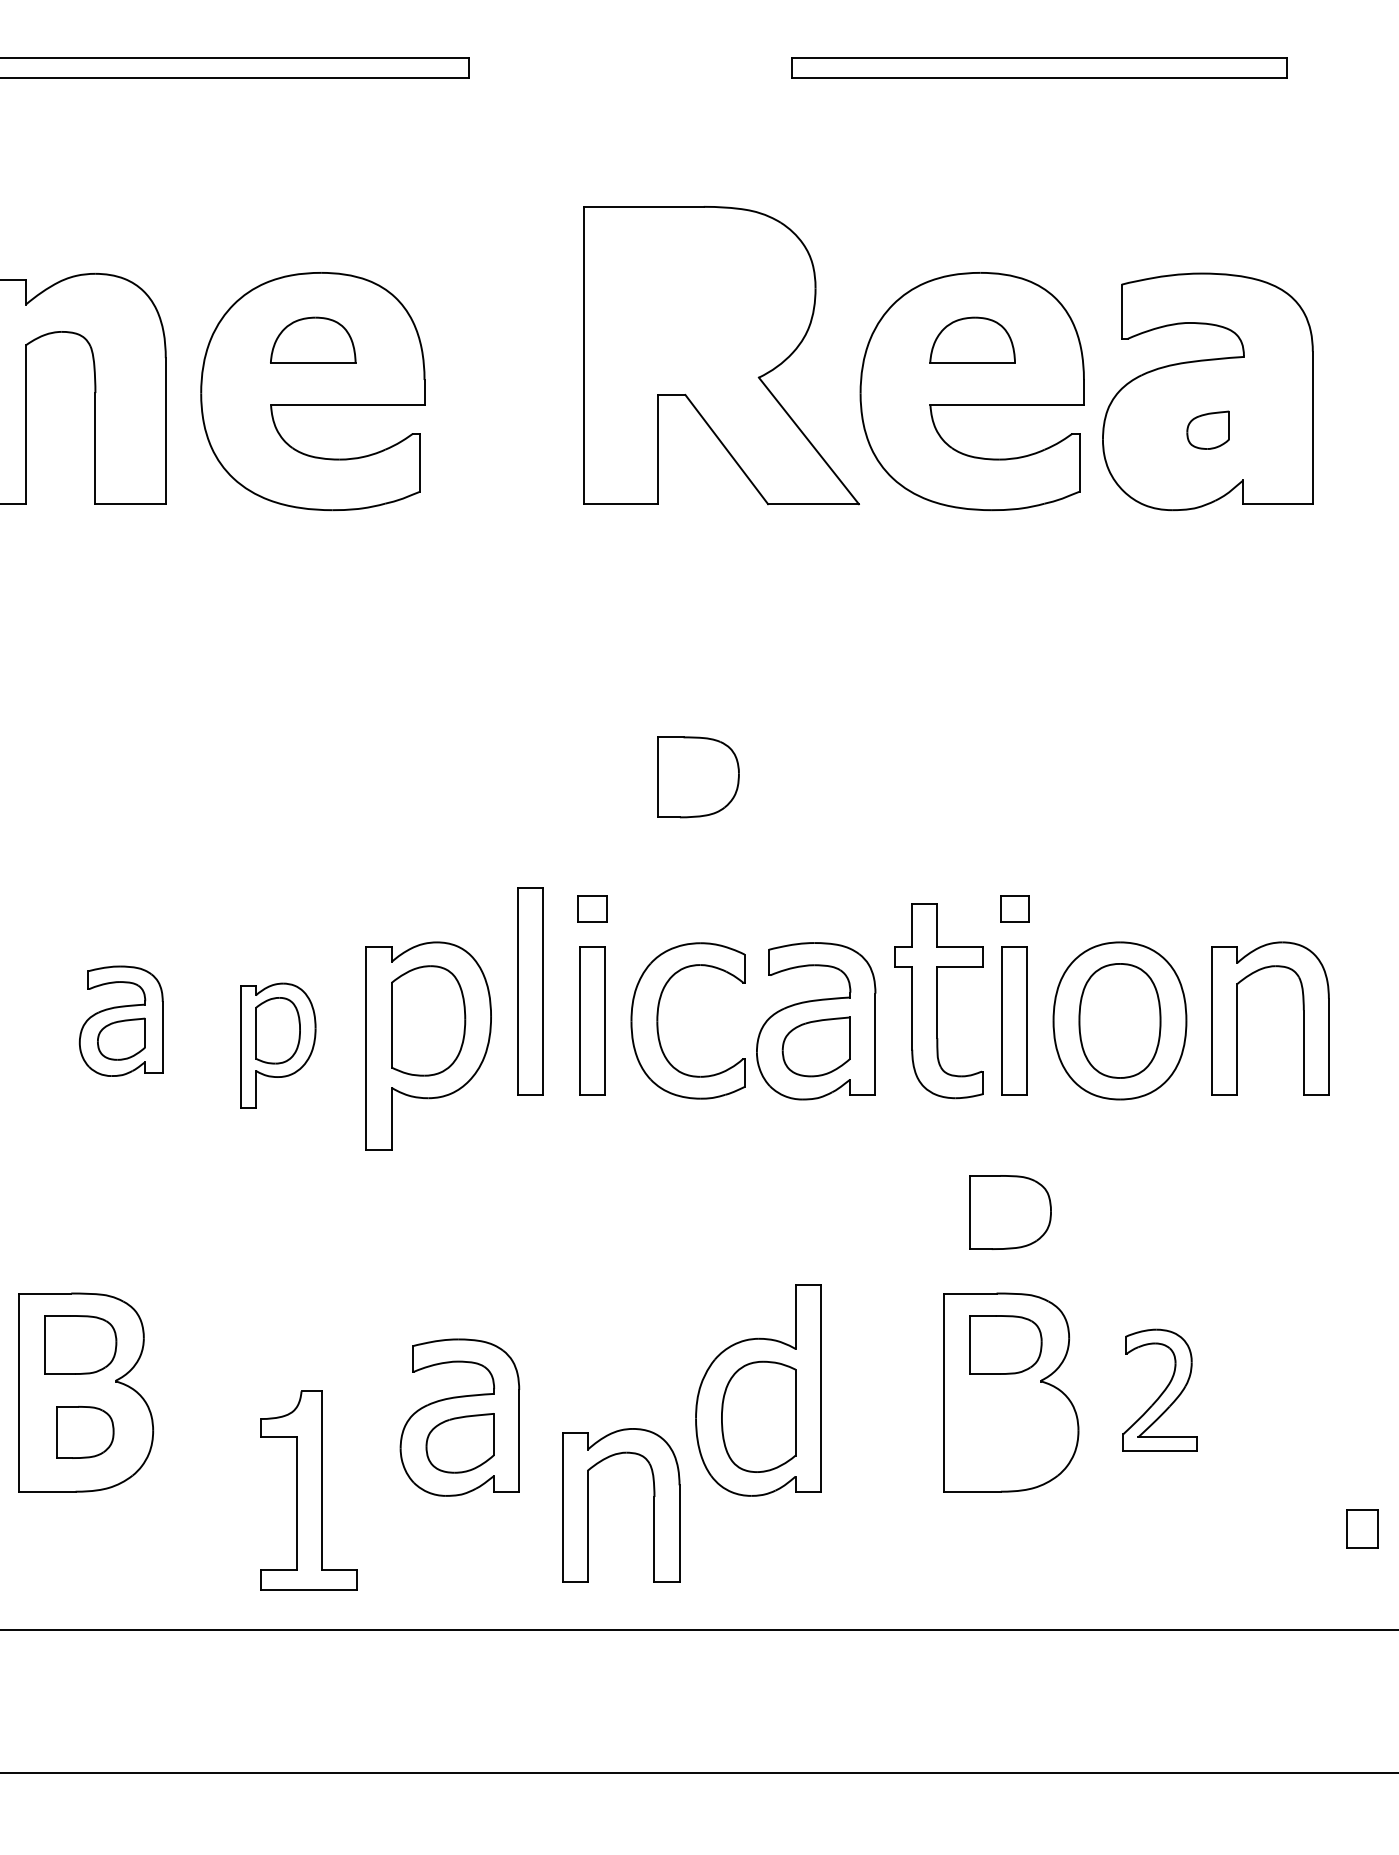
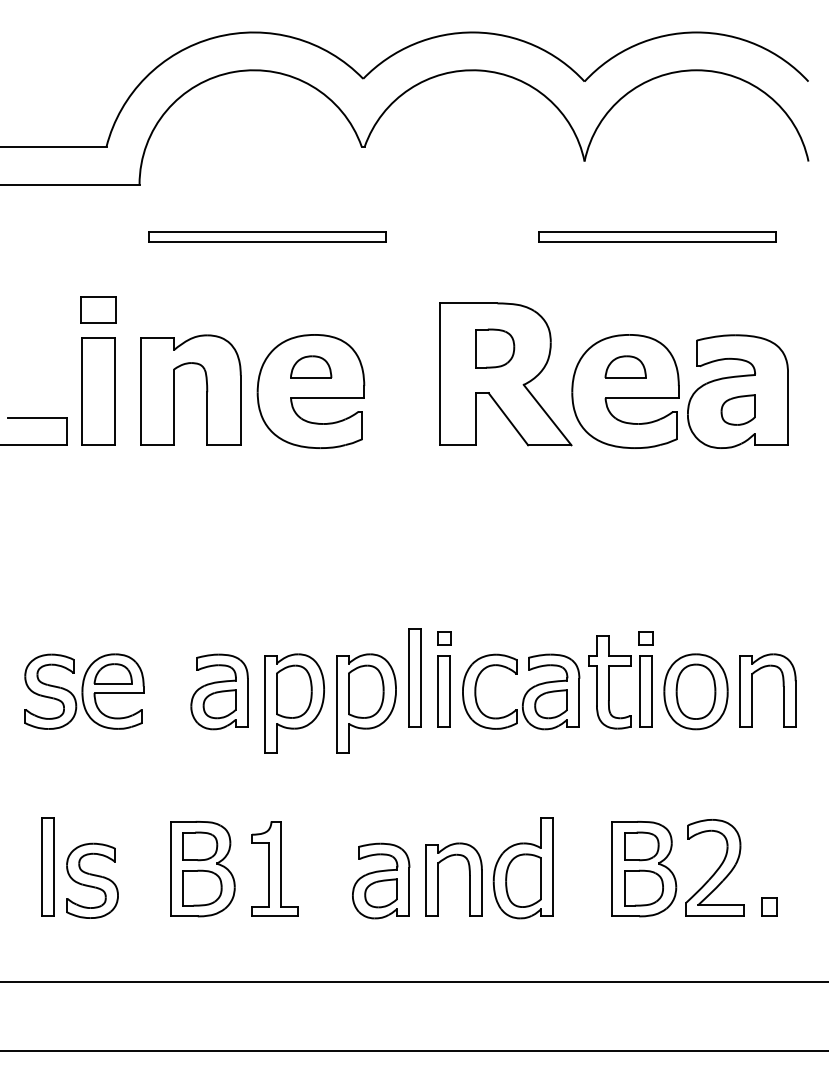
part: (1206, 429) -> (737, 409), size x1.67
part: (699, 777) -> (495, 348), moved
part: (121, 1020) -> (219, 691), size x1.43
part: (278, 1045) -> (294, 703), size x1.67
part: (1009, 1211) -> (643, 887), moved
part: (1158, 1389) -> (714, 867), size x1.67
part: (85, 1431) -> (202, 887), size x1.43
part: (307, 1489) -> (274, 868), moved
part: (588, 1504) -> (438, 879), moved
part: (1362, 1527) -> (769, 906), moved

